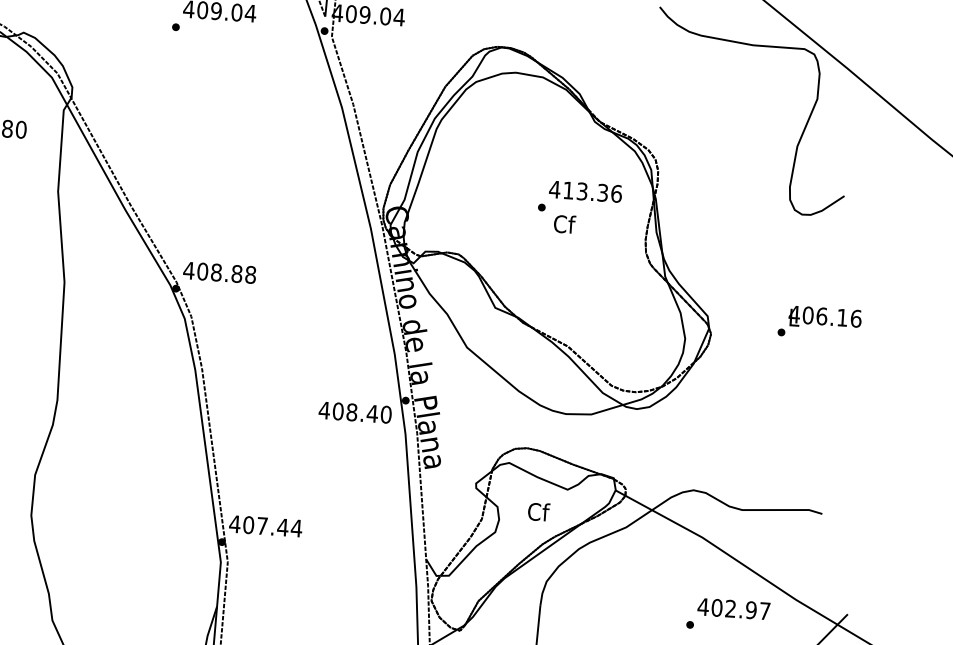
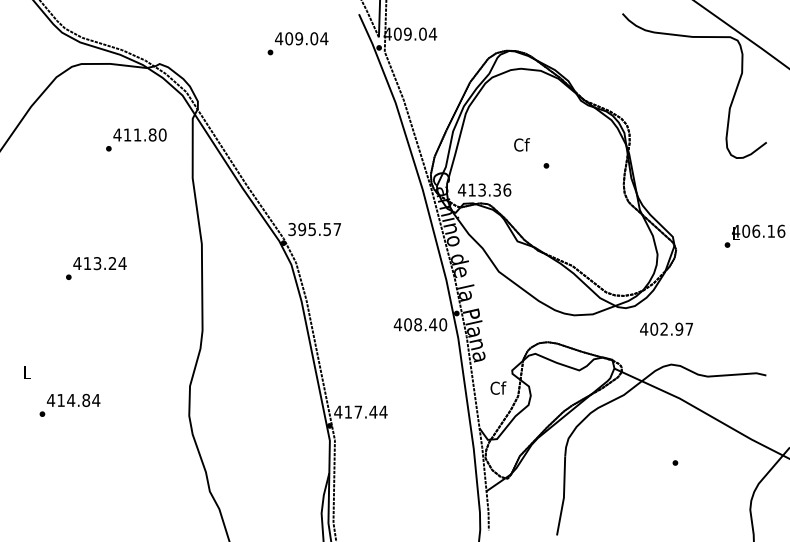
text: (585, 190) -> (484, 189), moved
text: (564, 223) -> (521, 144), moved
text: (219, 272) -> (314, 229), 408.88 -> 395.57
text: (539, 511) -> (498, 387), moved
text: (248, 524) -> (348, 411), 407.44 -> 417.44
text: (733, 608) -> (666, 328), moved

